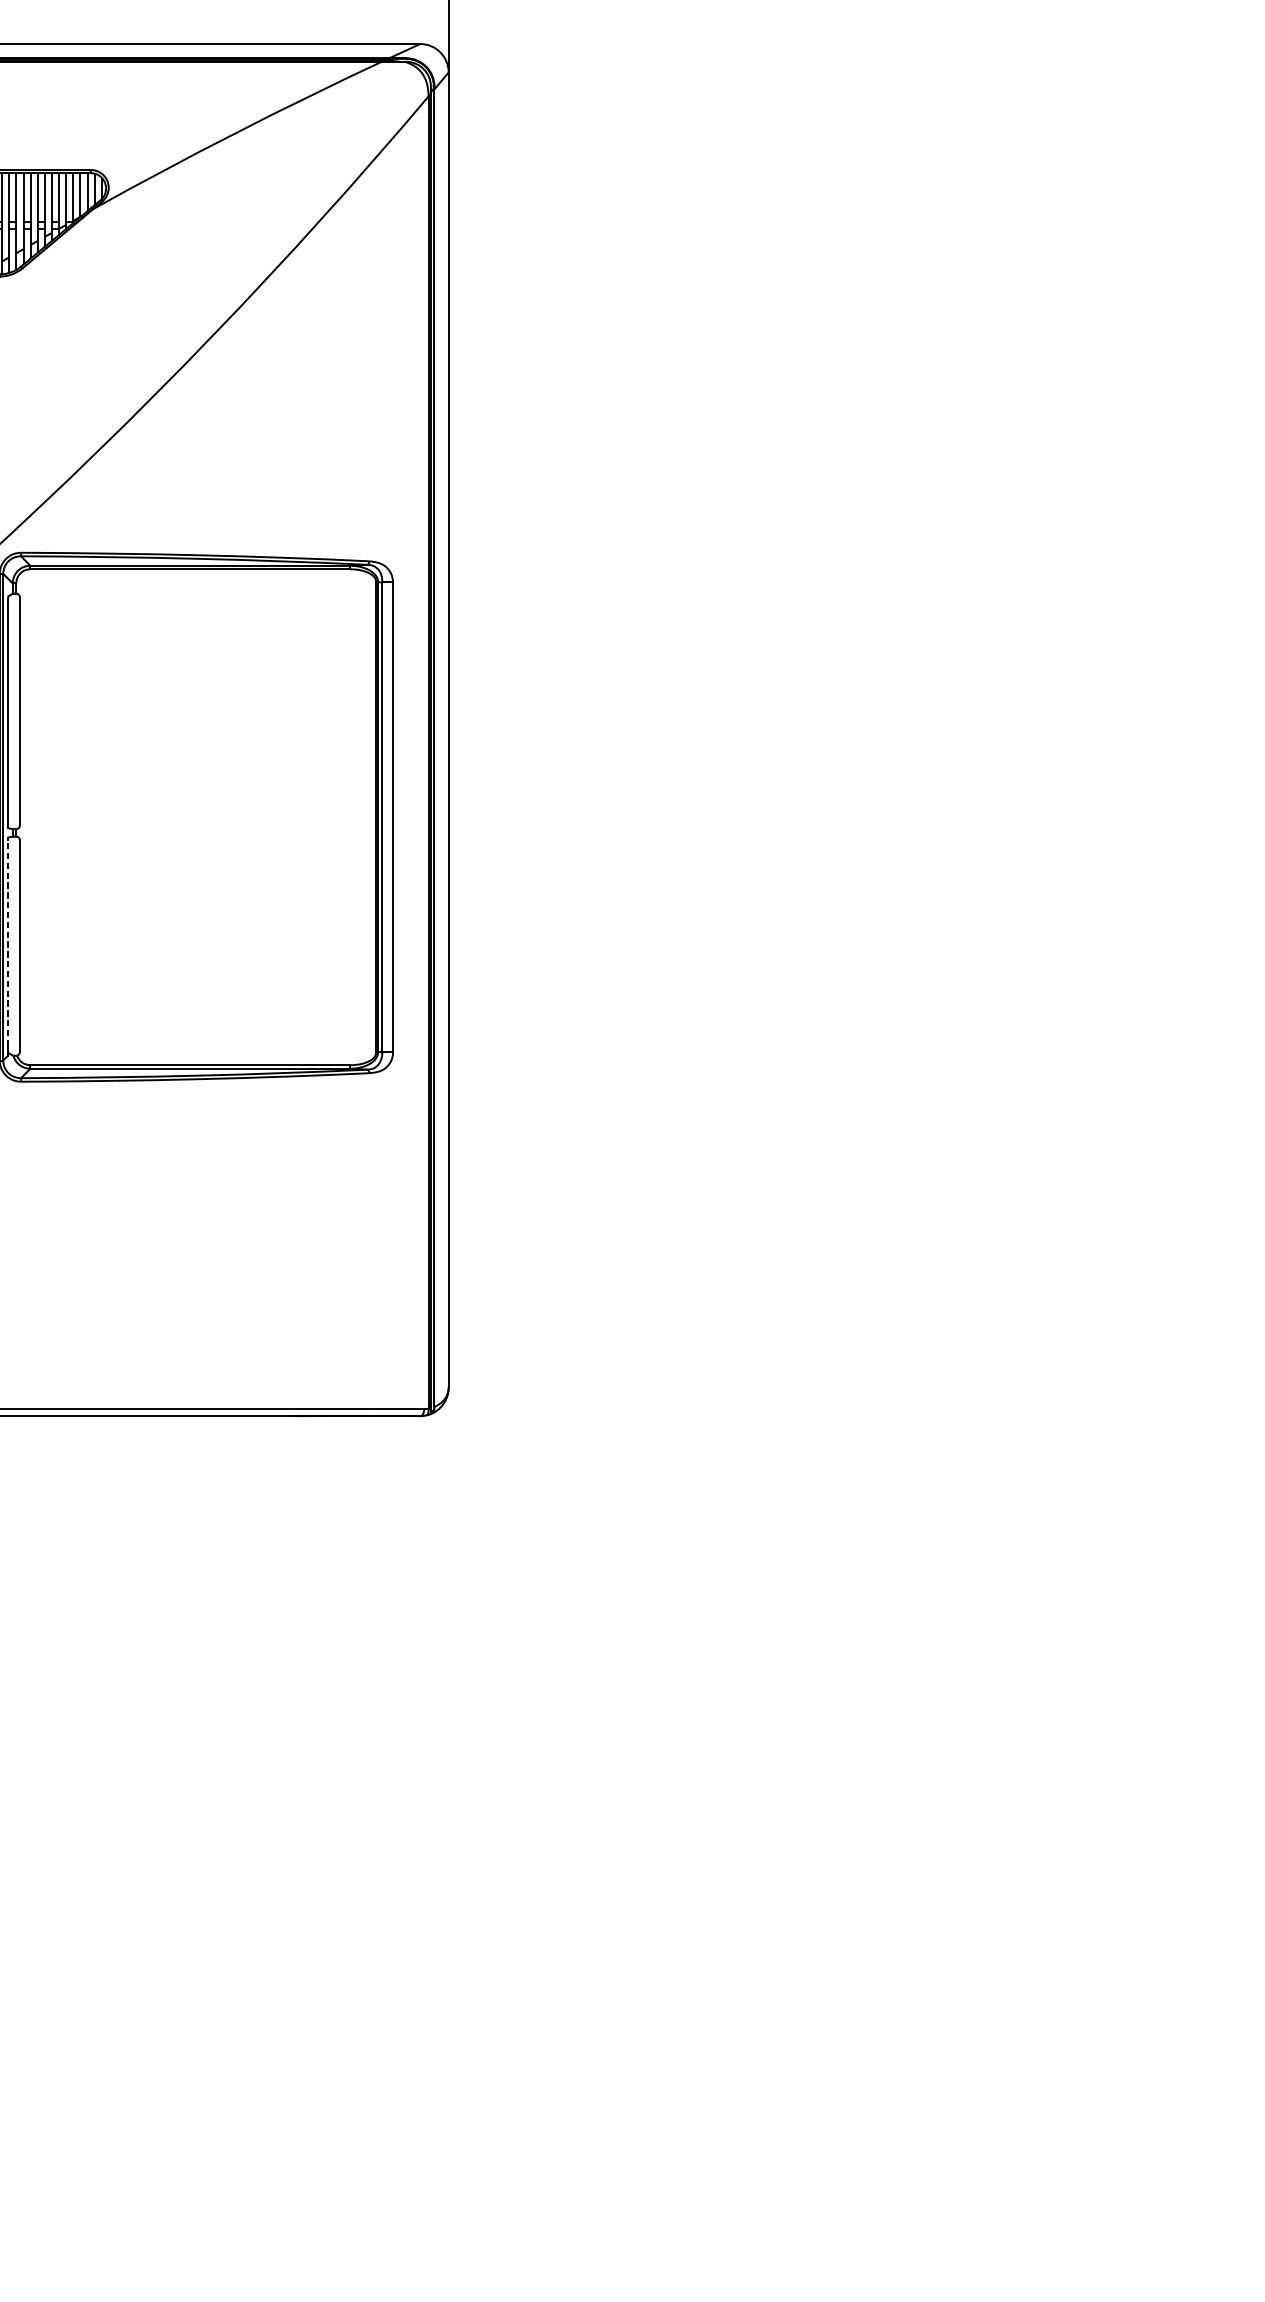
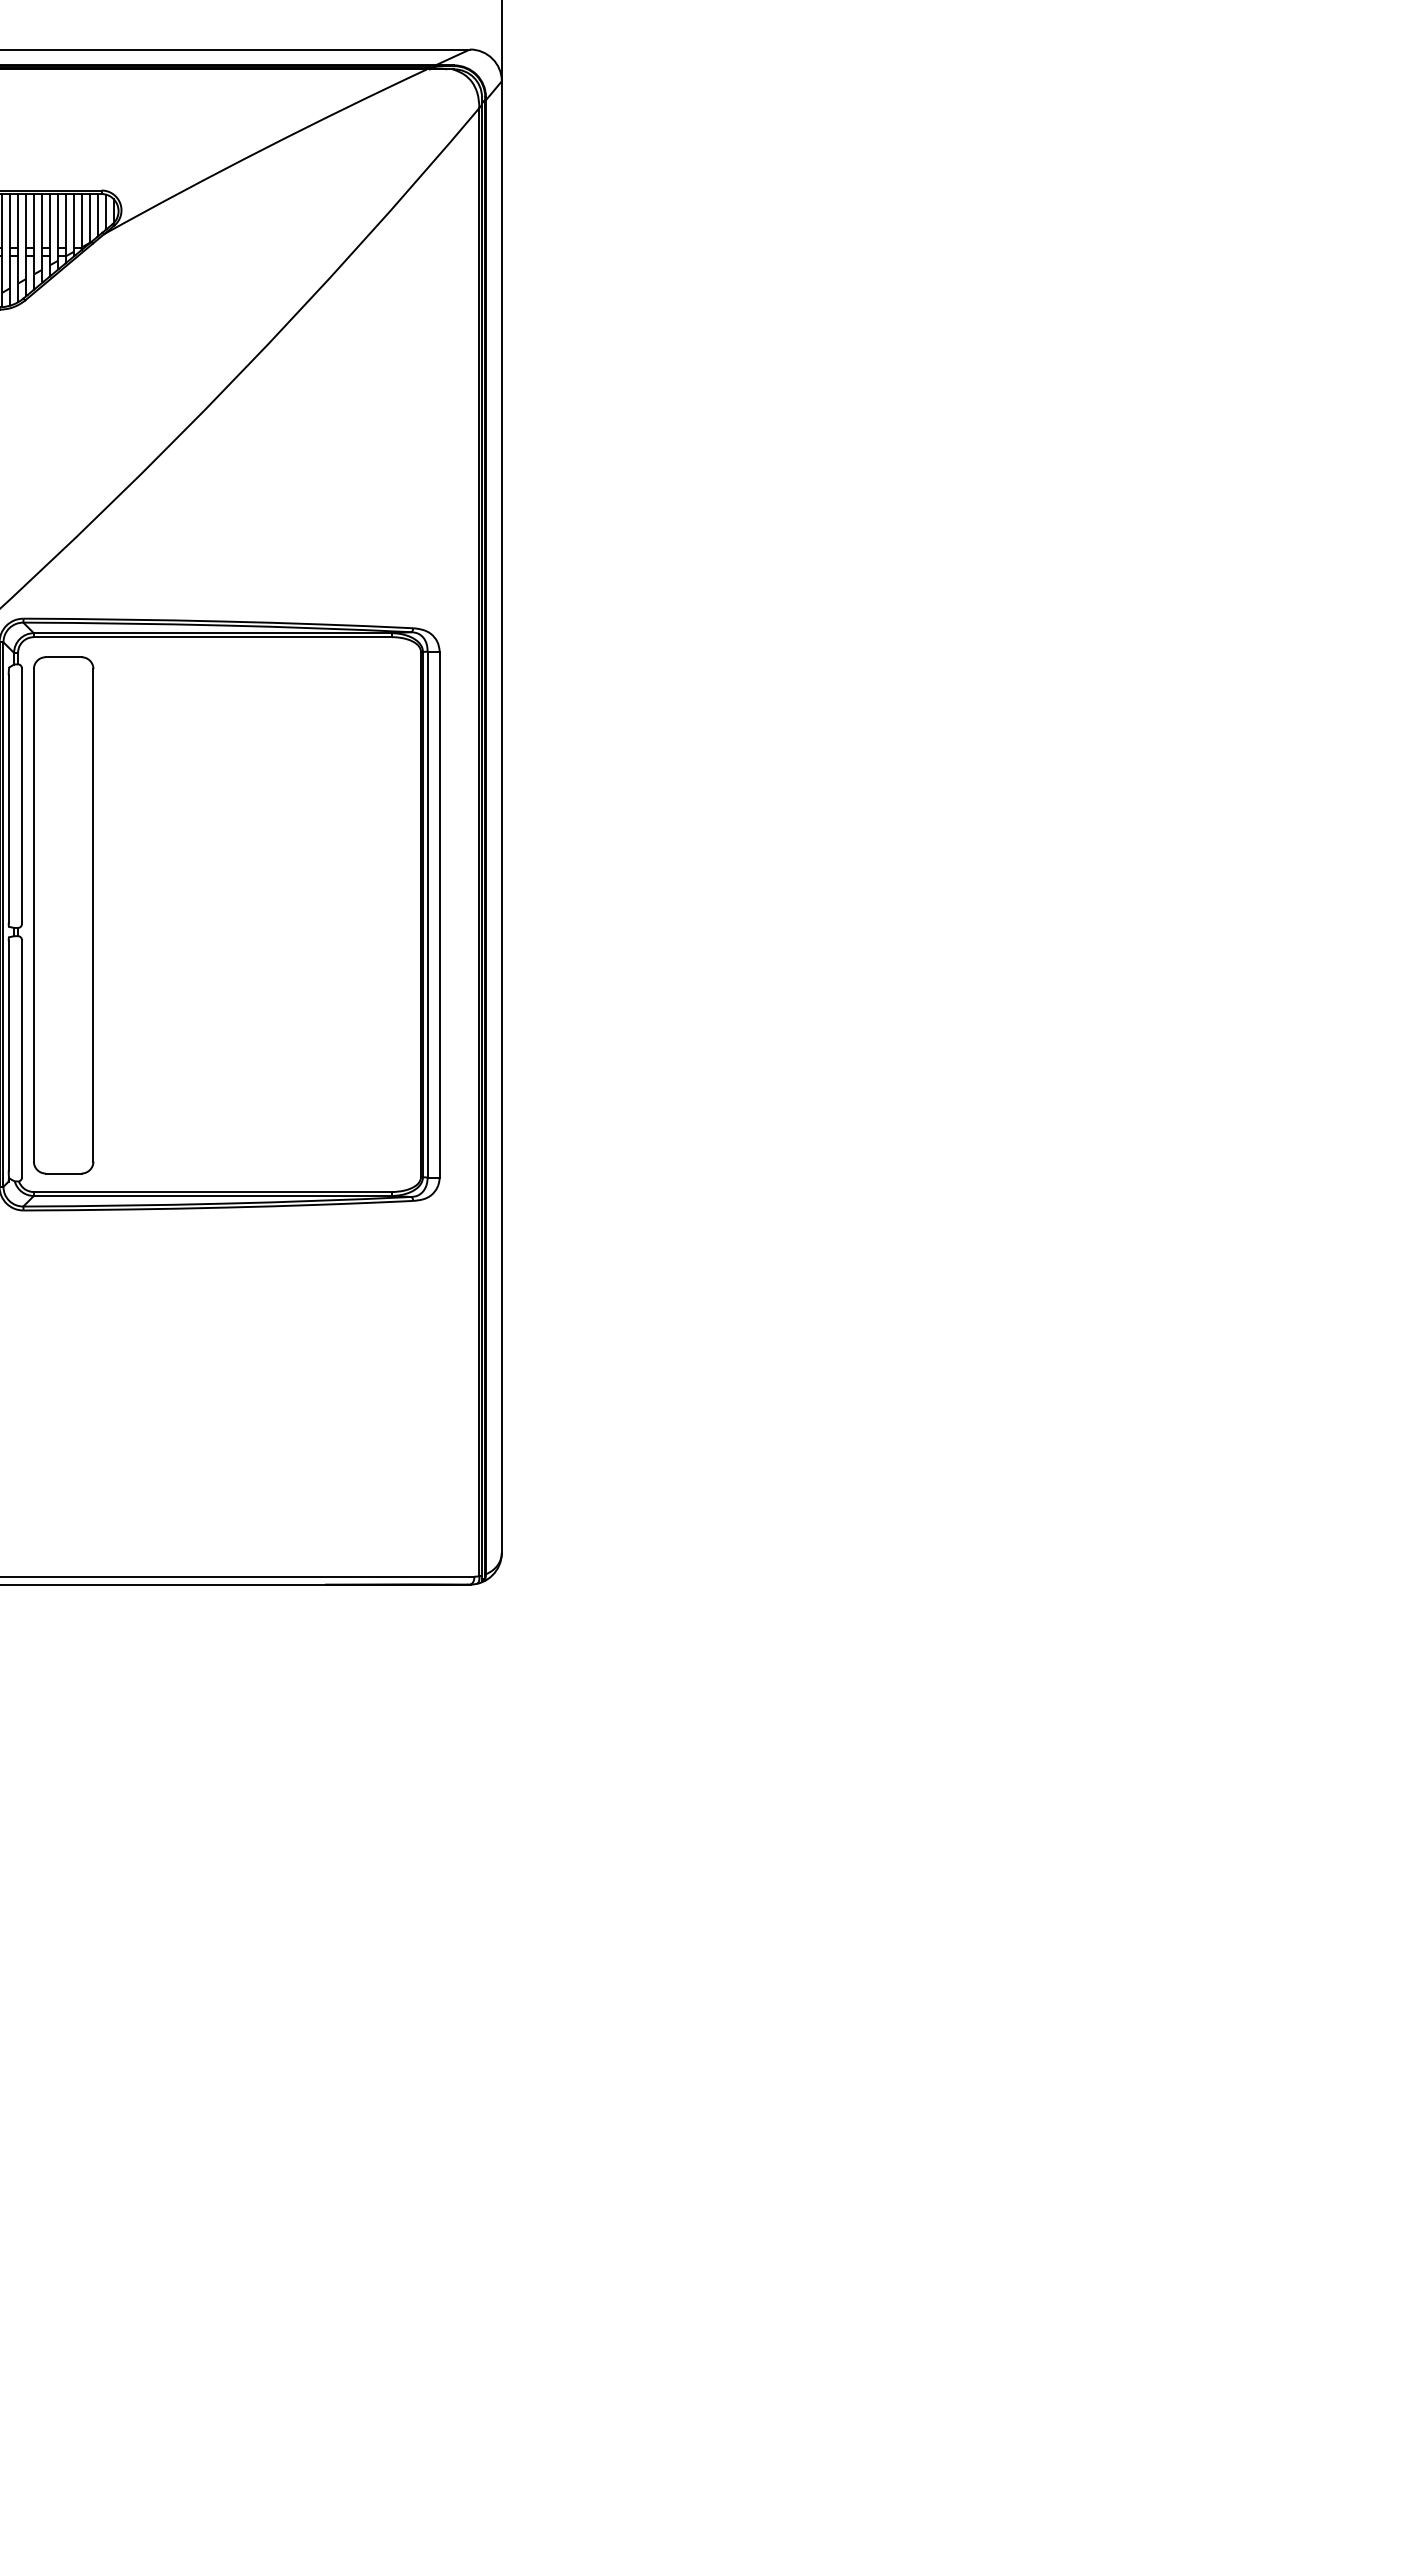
part: (56, 818) -> (63, 915), added
line: (7, 943) -> (8, 1055), dashed -> solid

